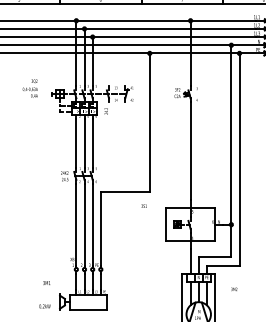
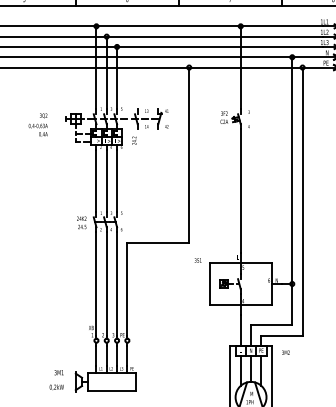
text: (29, 88) -> (37, 124), moved
text: (143, 206) -> (197, 260), moved
text: (46, 282) -> (58, 372), moved
text: (233, 289) -> (285, 352), moved

